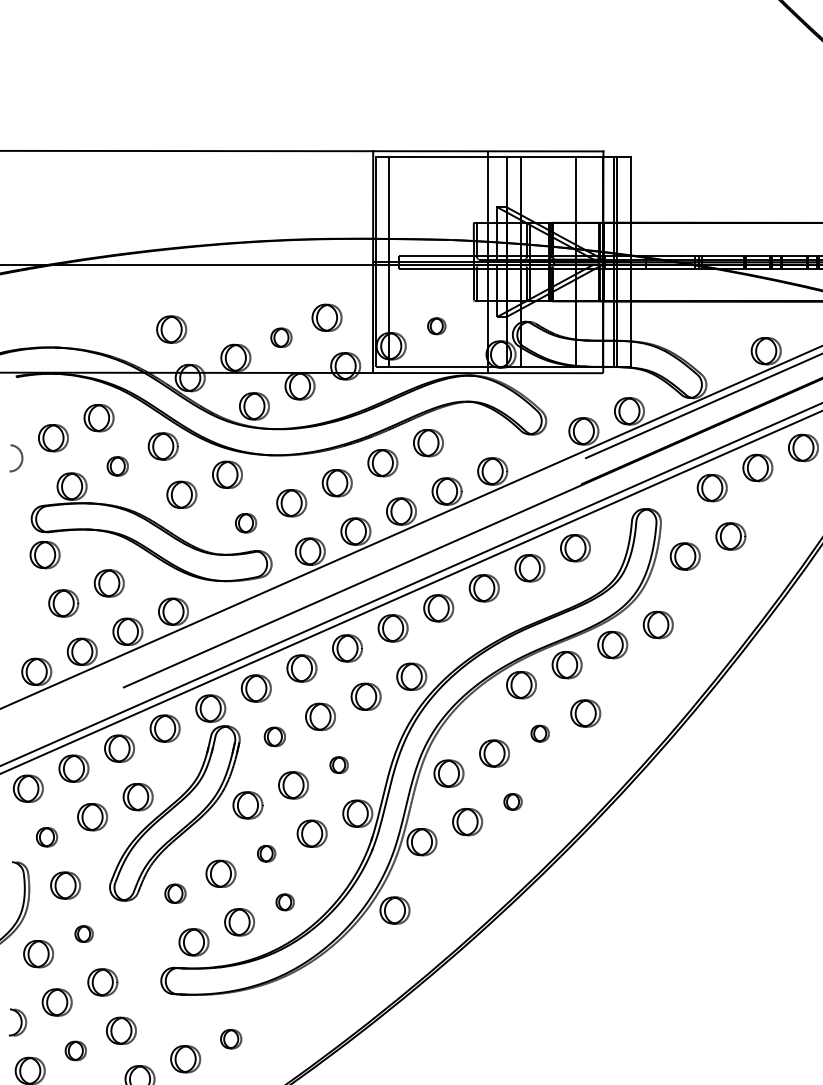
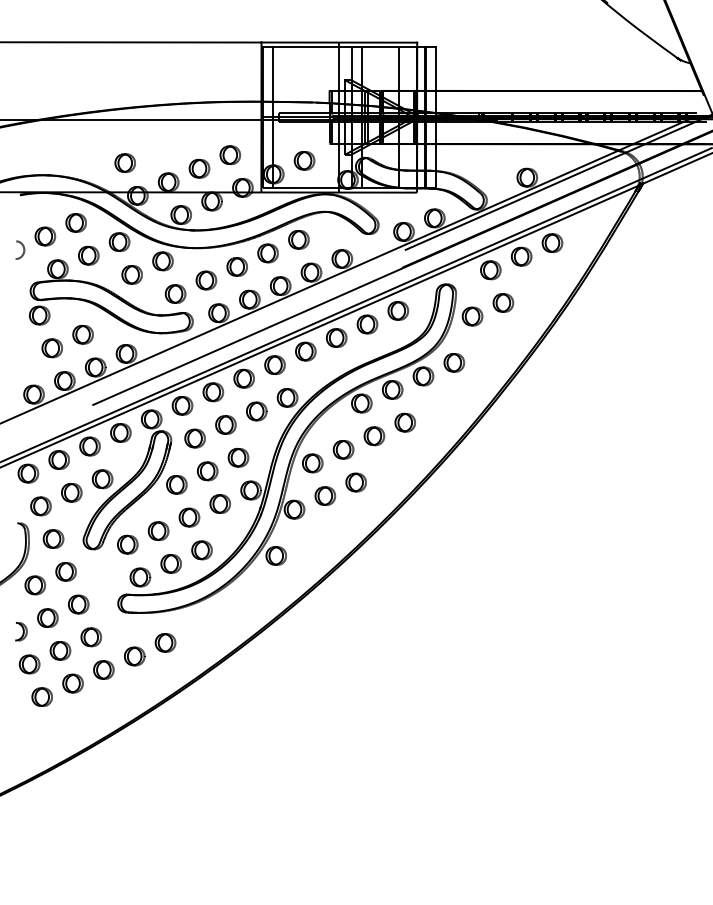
part: (436, 325) -> (304, 160), size x1.67
part: (281, 337) -> (199, 168), size x1.43
part: (117, 466) -> (88, 255), size x1.43
part: (245, 522) -> (175, 293), size x1.43
part: (540, 733) -> (374, 436), size x1.67
part: (274, 736) -> (194, 438), size x1.43
part: (339, 764) -> (238, 457), size x1.67
part: (512, 801) -> (355, 482), size x1.67
part: (46, 837) -> (40, 506), size x1.43
part: (266, 853) -> (189, 517), size x1.67
part: (174, 893) -> (127, 544), size x1.43
part: (284, 902) -> (201, 550), size x1.67
part: (83, 933) -> (65, 571), size x1.67
part: (231, 1038) -> (165, 642), size x1.43
part: (75, 1050) -> (60, 650), size x1.43

